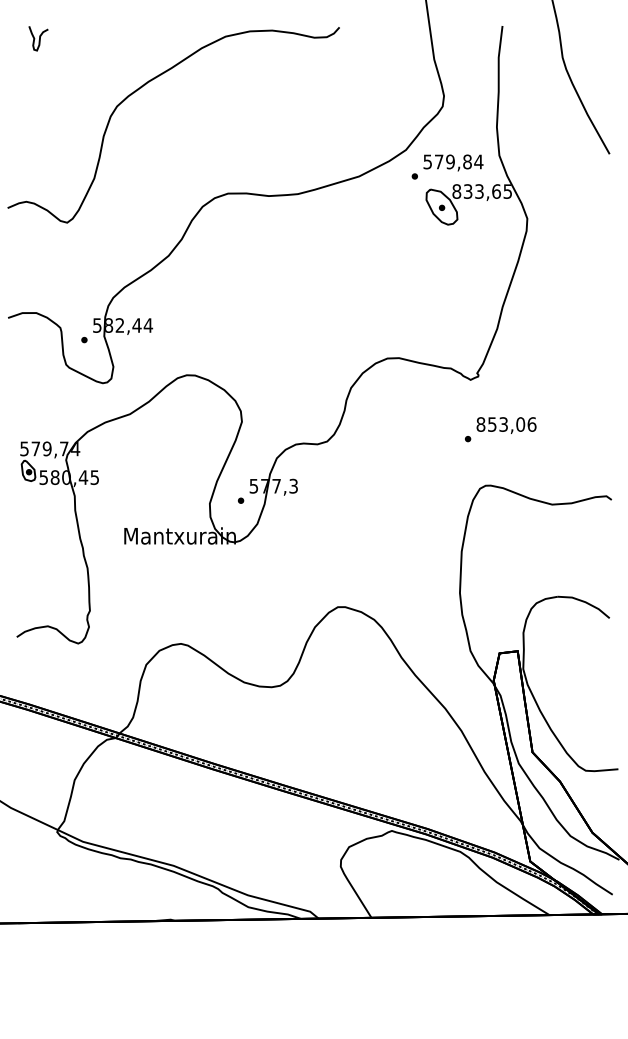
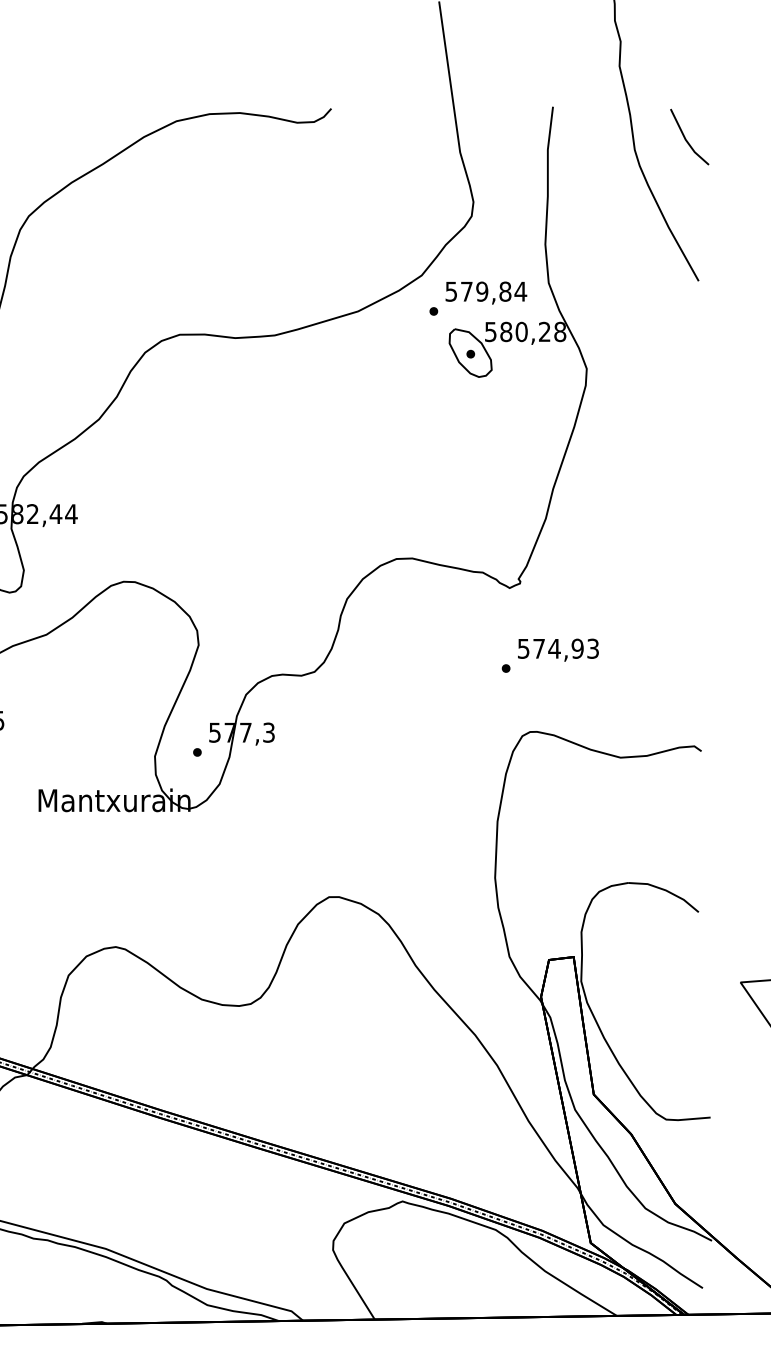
line: (600, 48) -> (686, 137), added
text: (482, 191) -> (525, 331), 833,65 -> 580,28
text: (506, 424) -> (558, 648), 853,06 -> 574,93

